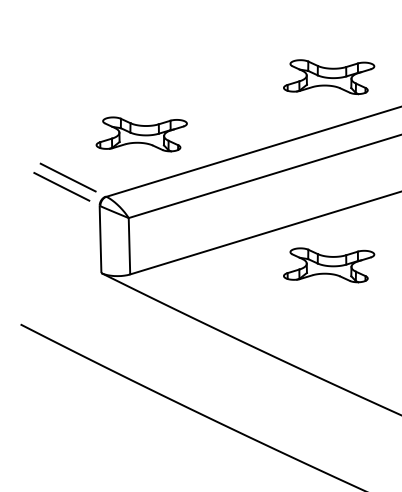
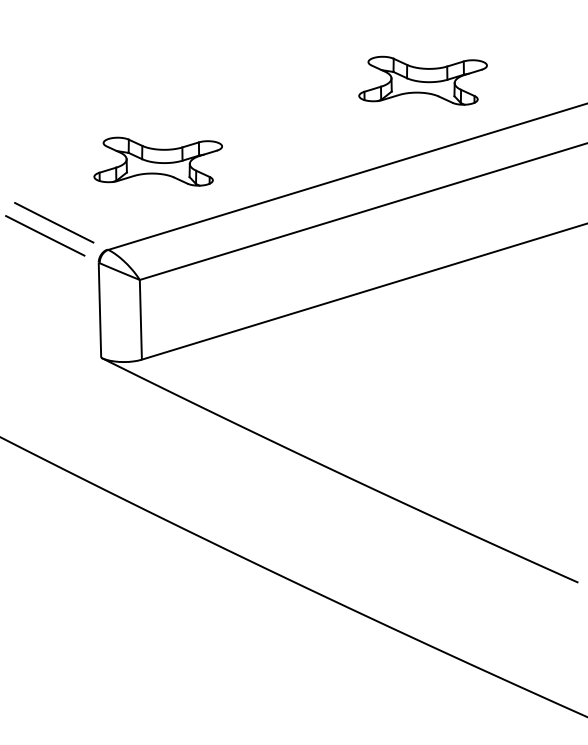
part: (328, 265) -> (422, 346), removed

